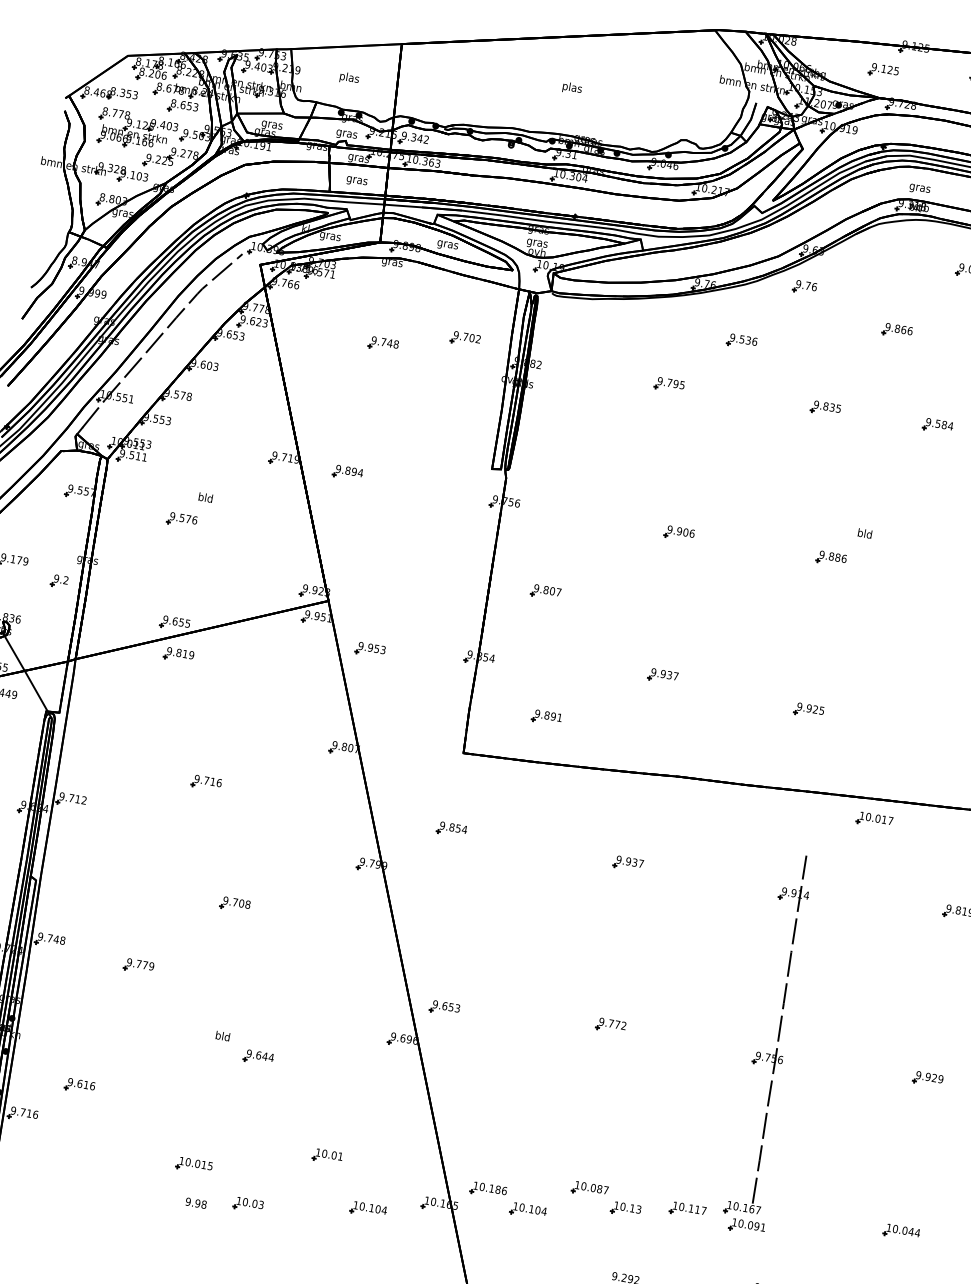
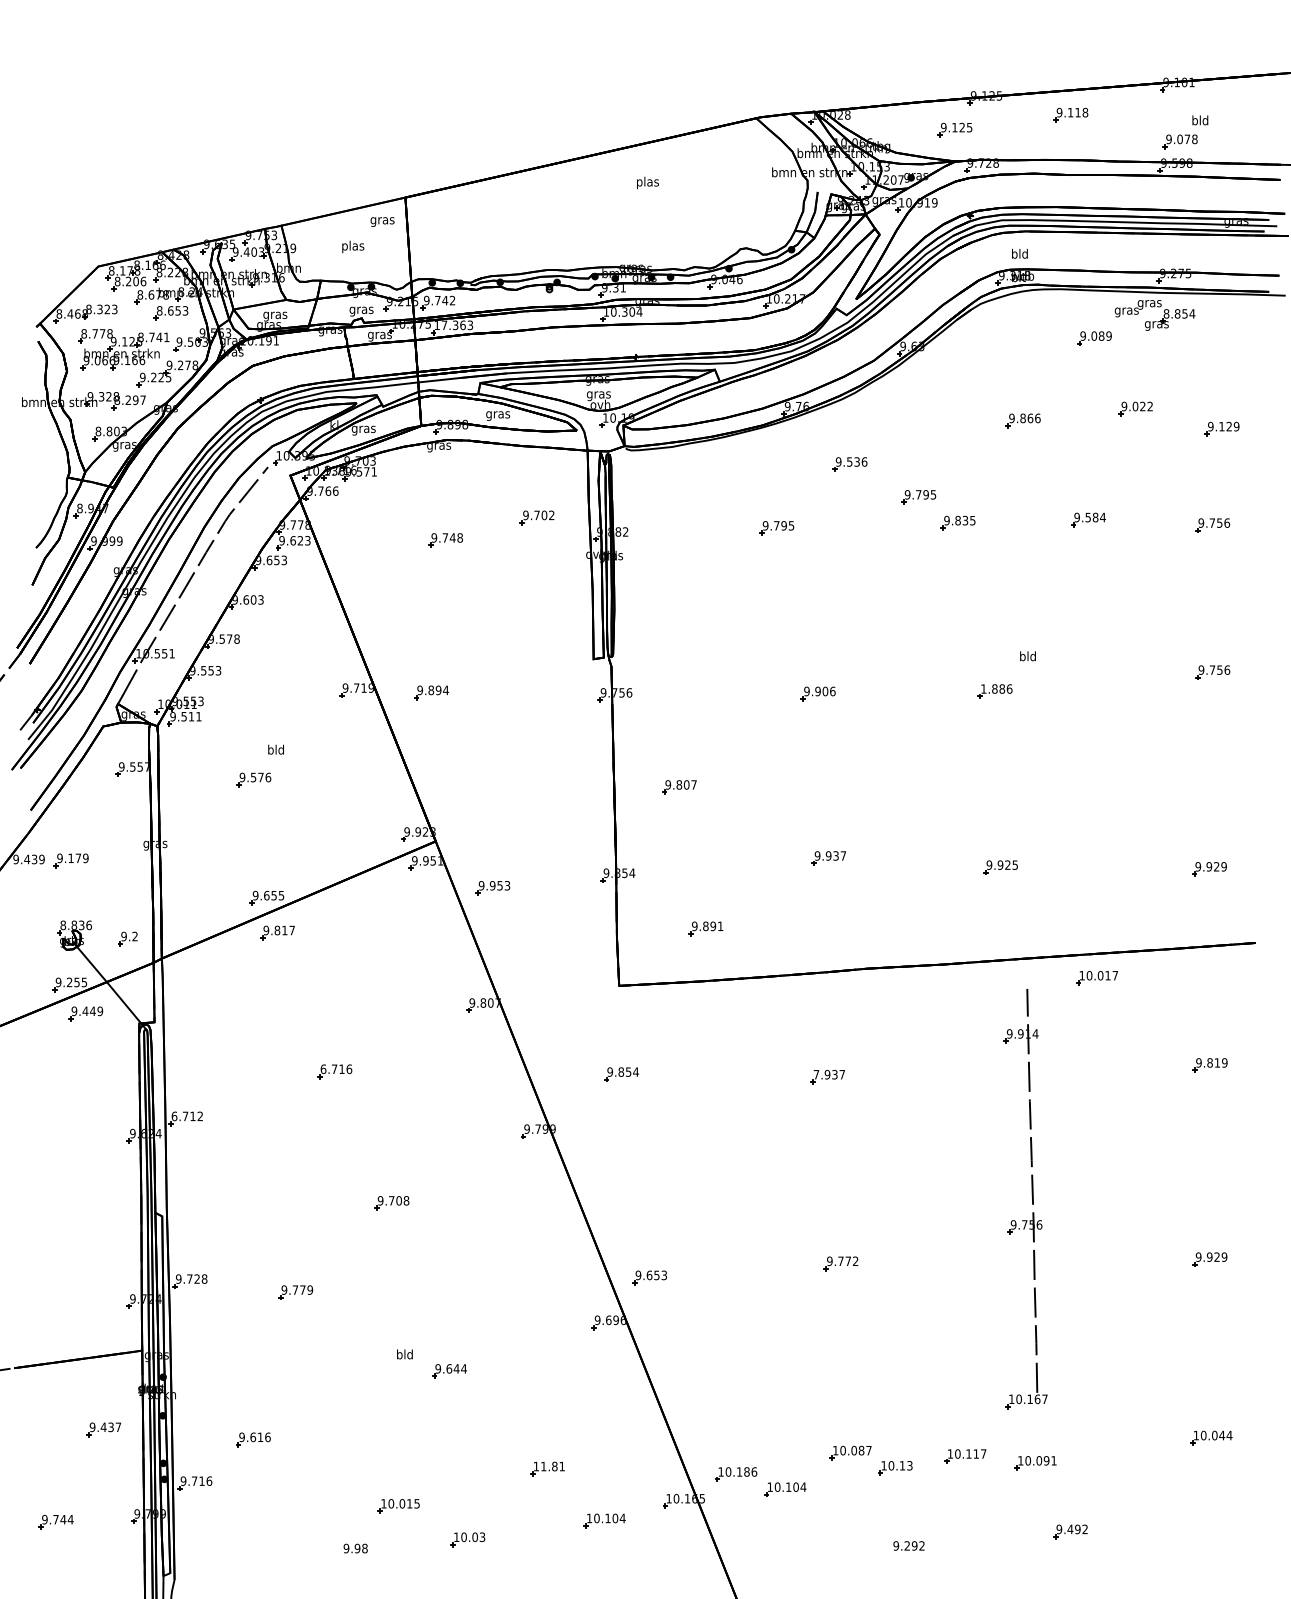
text: (572, 87) -> (647, 182), moved
text: (129, 94) -> (107, 309), 8.353 -> 8.323
text: (164, 125) -> (153, 337), 9.403 -> 8.741
text: (413, 137) -> (437, 300), 9.342 -> 9.742
text: (415, 159) -> (444, 325), 10.363 -> 17.363
text: (133, 175) -> (129, 400), 9.103 -> 8.297
text: (356, 181) -> (382, 221), moved
text: (919, 187) -> (1019, 254), gras -> bld
part: (804, 287) -> (909, 390), removed
part: (795, 380) -> (918, 497), added
text: (821, 554) -> (983, 688), 9.886 -> 1.886
part: (59, 580) -> (127, 938), moved
text: (191, 655) -> (292, 930), 9.819 -> 9.817
text: (197, 779) -> (323, 1069), 9.716 -> 6.716
text: (62, 796) -> (174, 1116), 9.712 -> 6.712
text: (619, 859) -> (816, 1074), 9.937 -> 7.937
text: (56, 939) -> (197, 1278), 9.748 -> 9.728
part: (778, 1034) -> (1031, 1196), moved
text: (328, 1154) -> (548, 1466), 10.01 -> 11.81
text: (196, 1203) -> (355, 1548), moved

